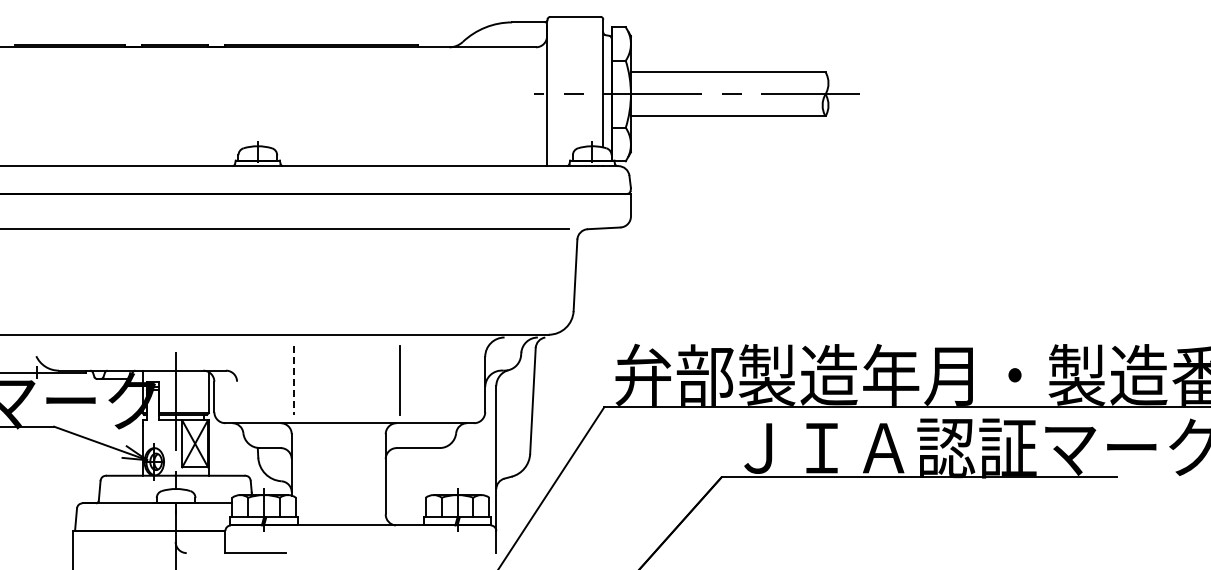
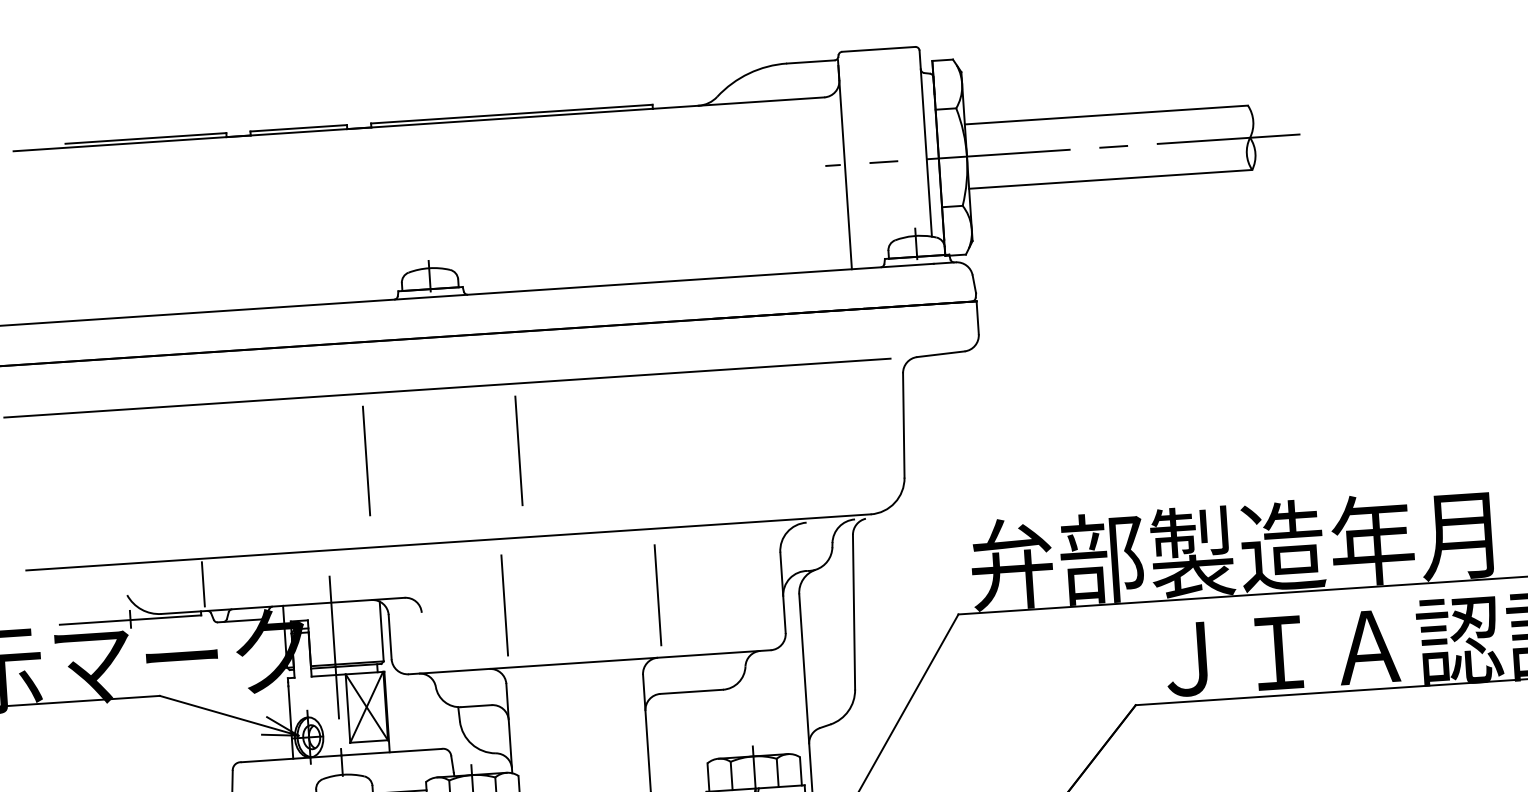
line: (206, 275) -> (366, 461), added
line: (310, 275) -> (518, 451), added
line: (88, 352) -> (202, 584), added
line: (294, 380) -> (505, 605), dashed -> solid

